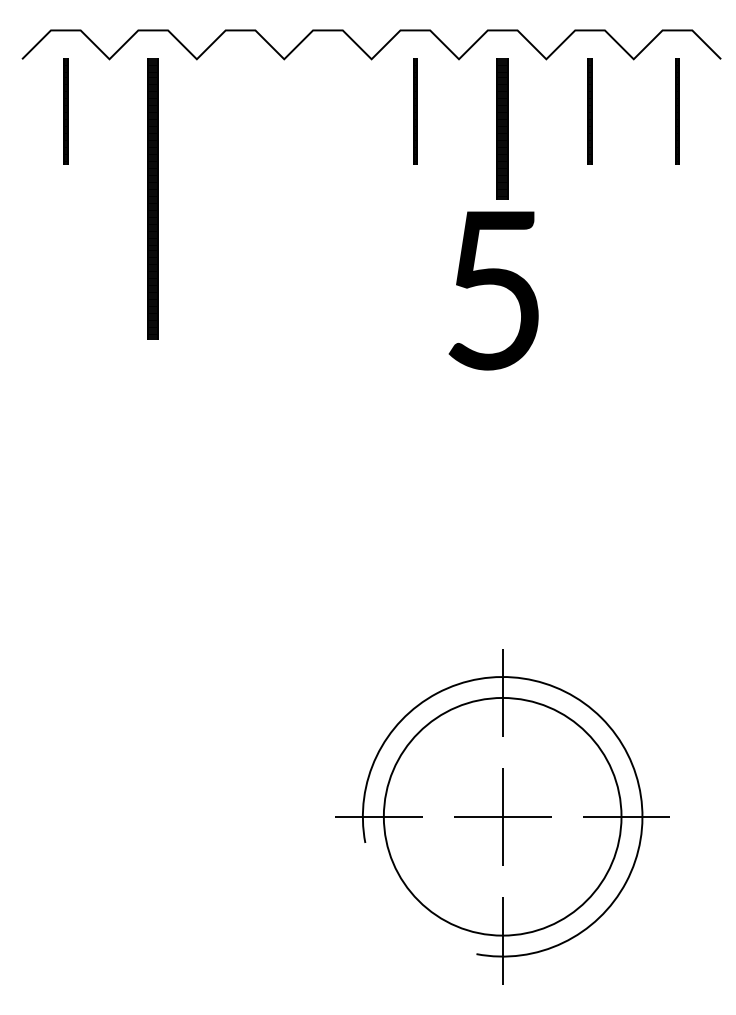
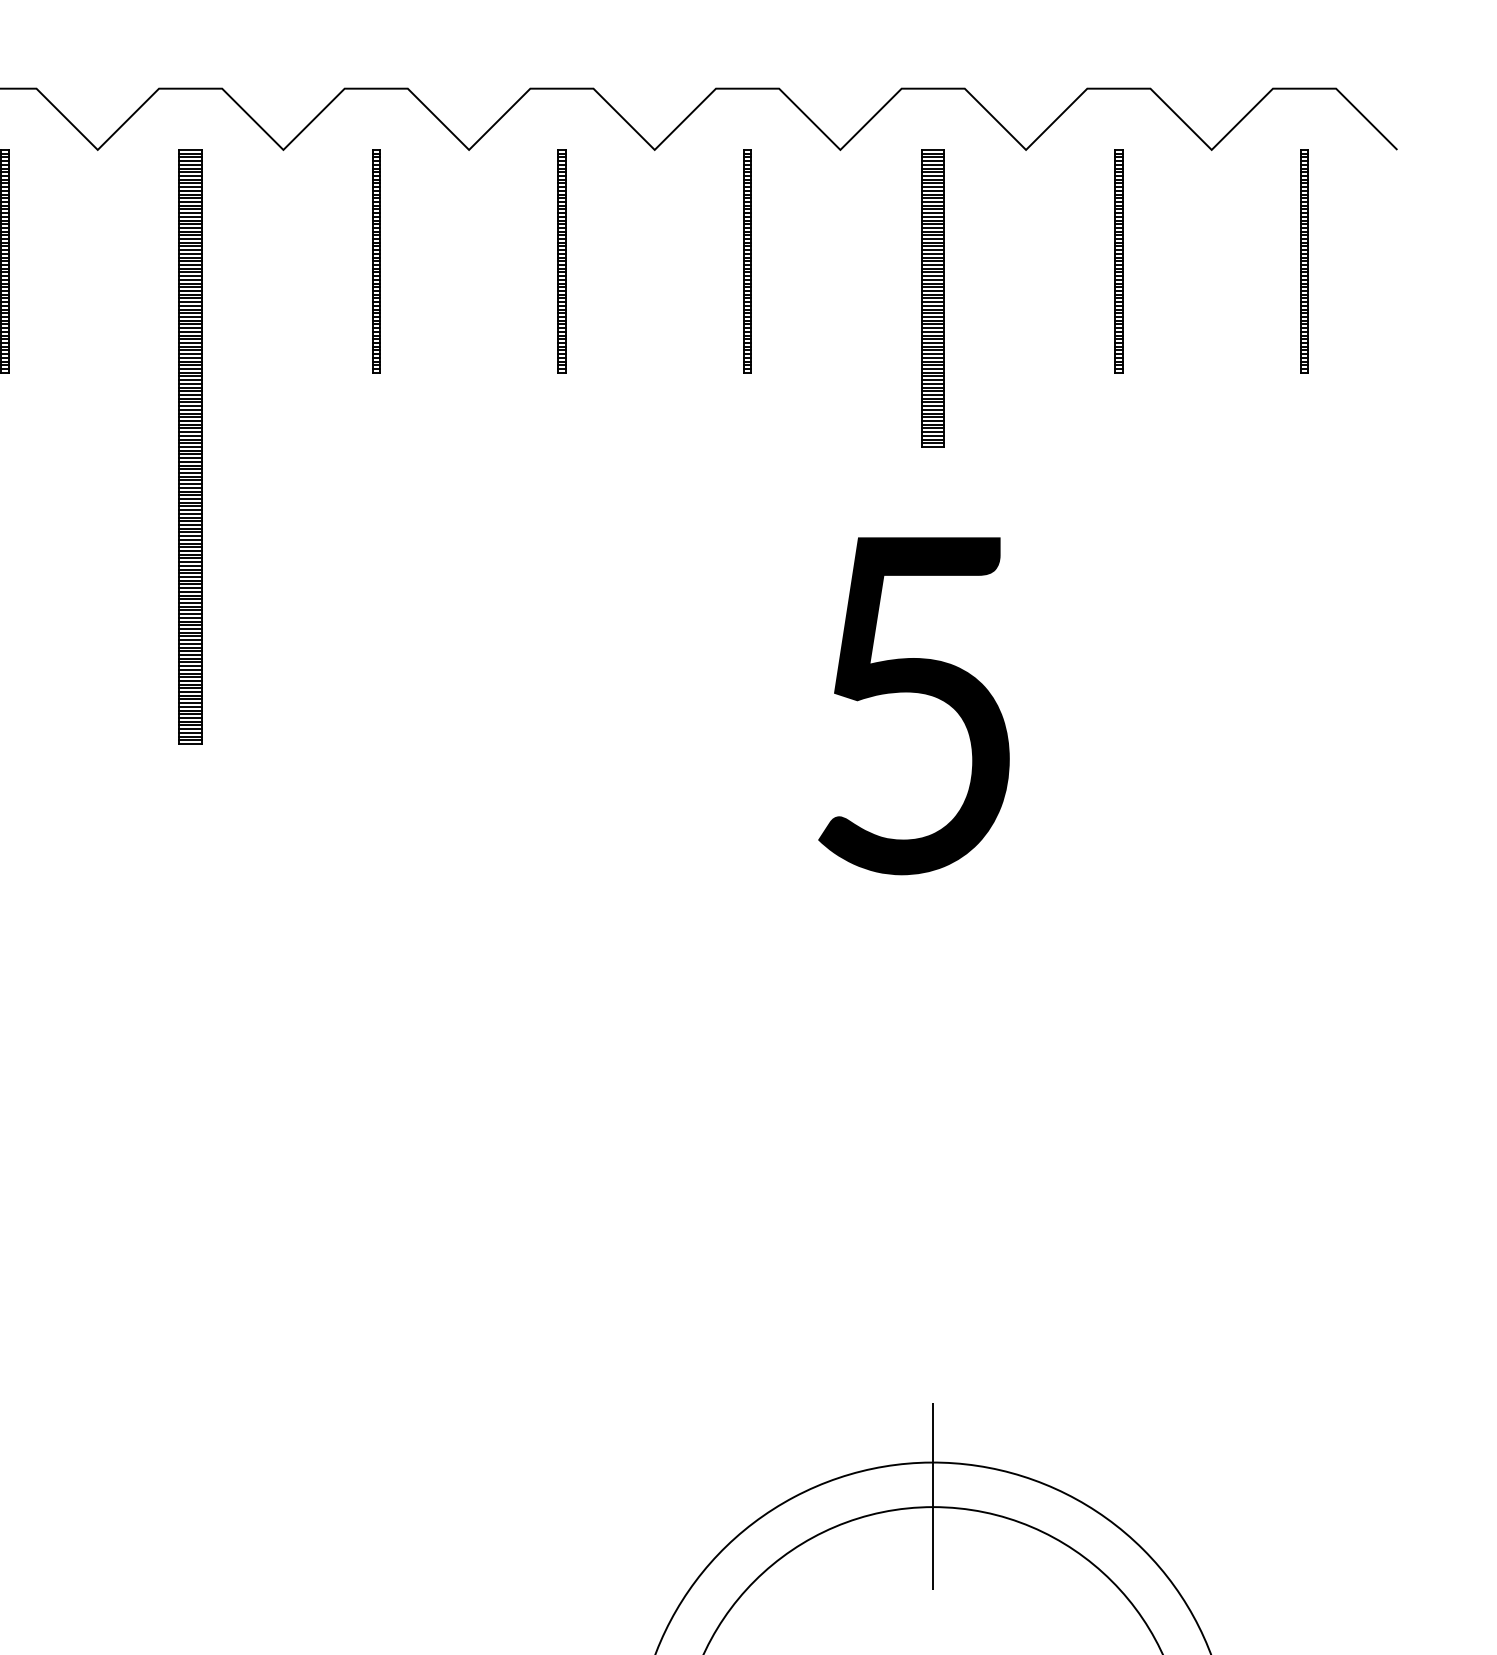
line: (240, 111) -> (376, 260), added
part: (327, 111) -> (560, 260), added
text: (493, 290) -> (913, 705), moved

